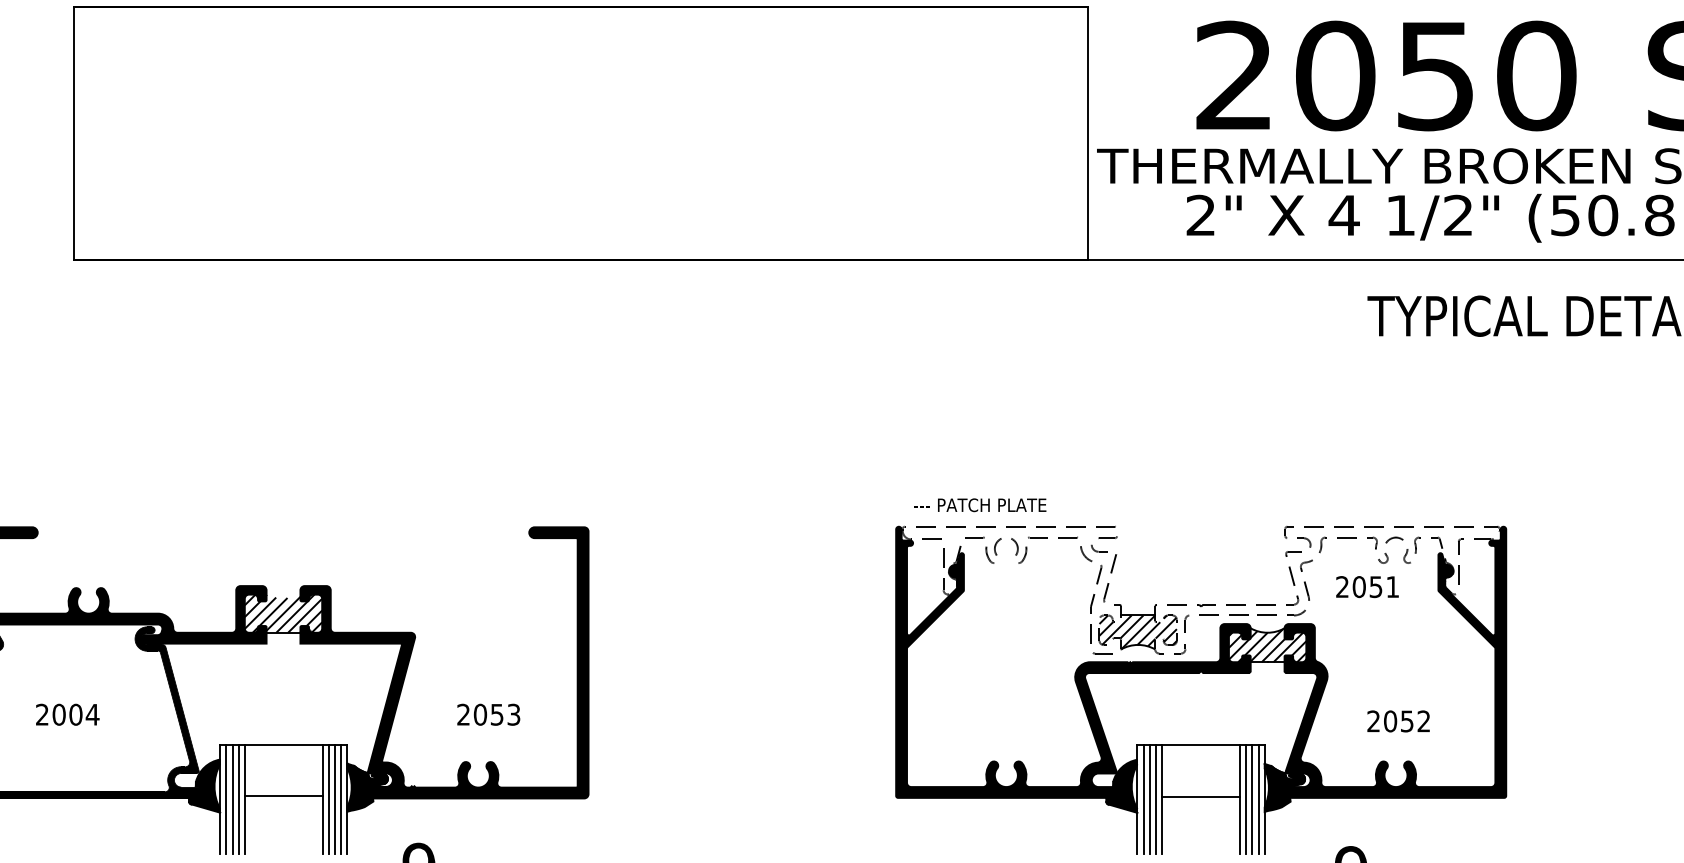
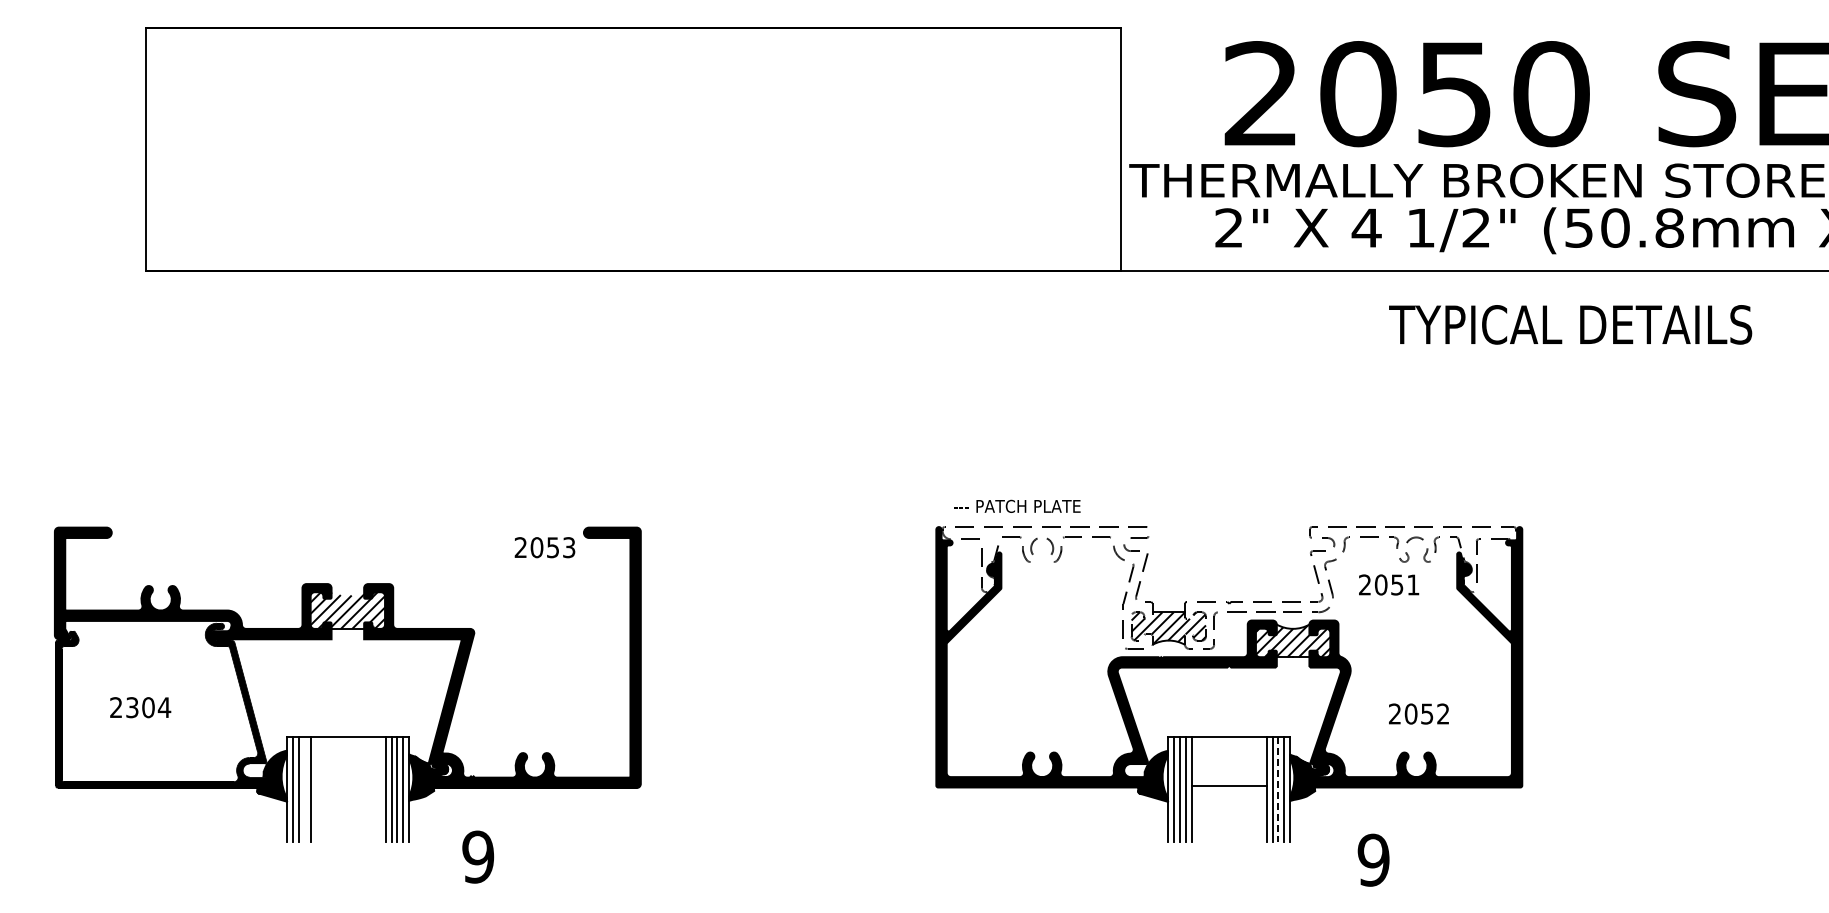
text: (59, 714) -> (132, 707), 2004 -> 2304
text: (488, 714) -> (544, 547), moved
line: (283, 796) -> (347, 786), removed
line: (238, 798) -> (304, 788), removed
line: (1252, 799) -> (1278, 789), solid -> dashed

